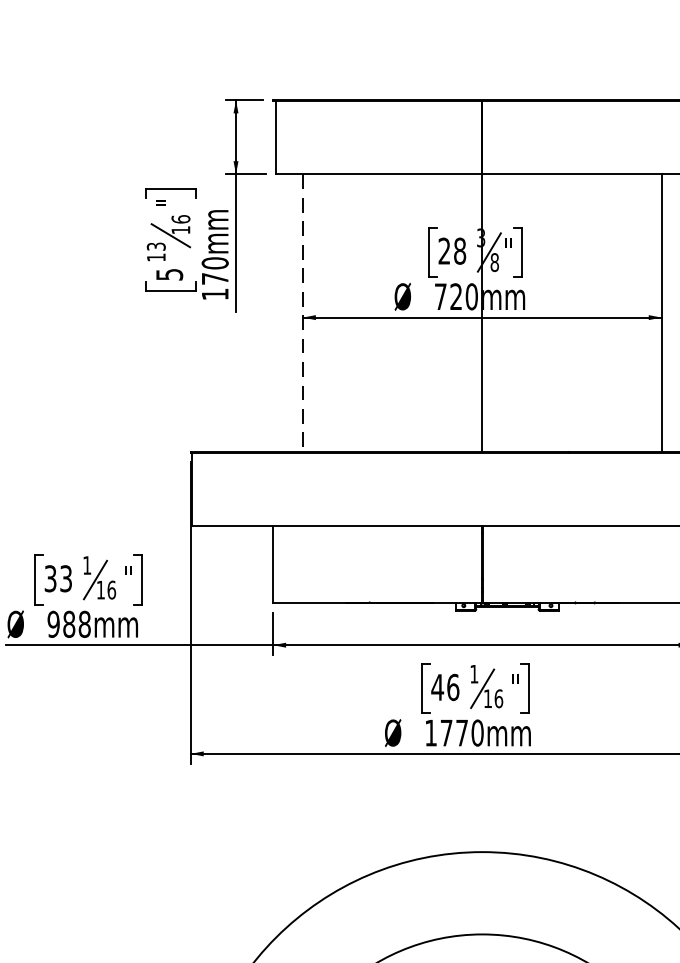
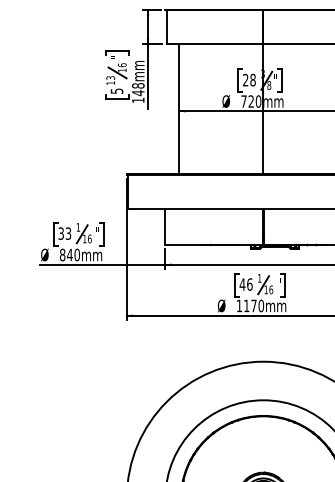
text: (215, 271) -> (138, 89), 170mm -> 148mm
line: (303, 313) -> (179, 109), dashed -> solid
text: (68, 623) -> (69, 254), 988mm -> 840mm
text: (446, 732) -> (246, 305), 1770mm -> 1170mm

